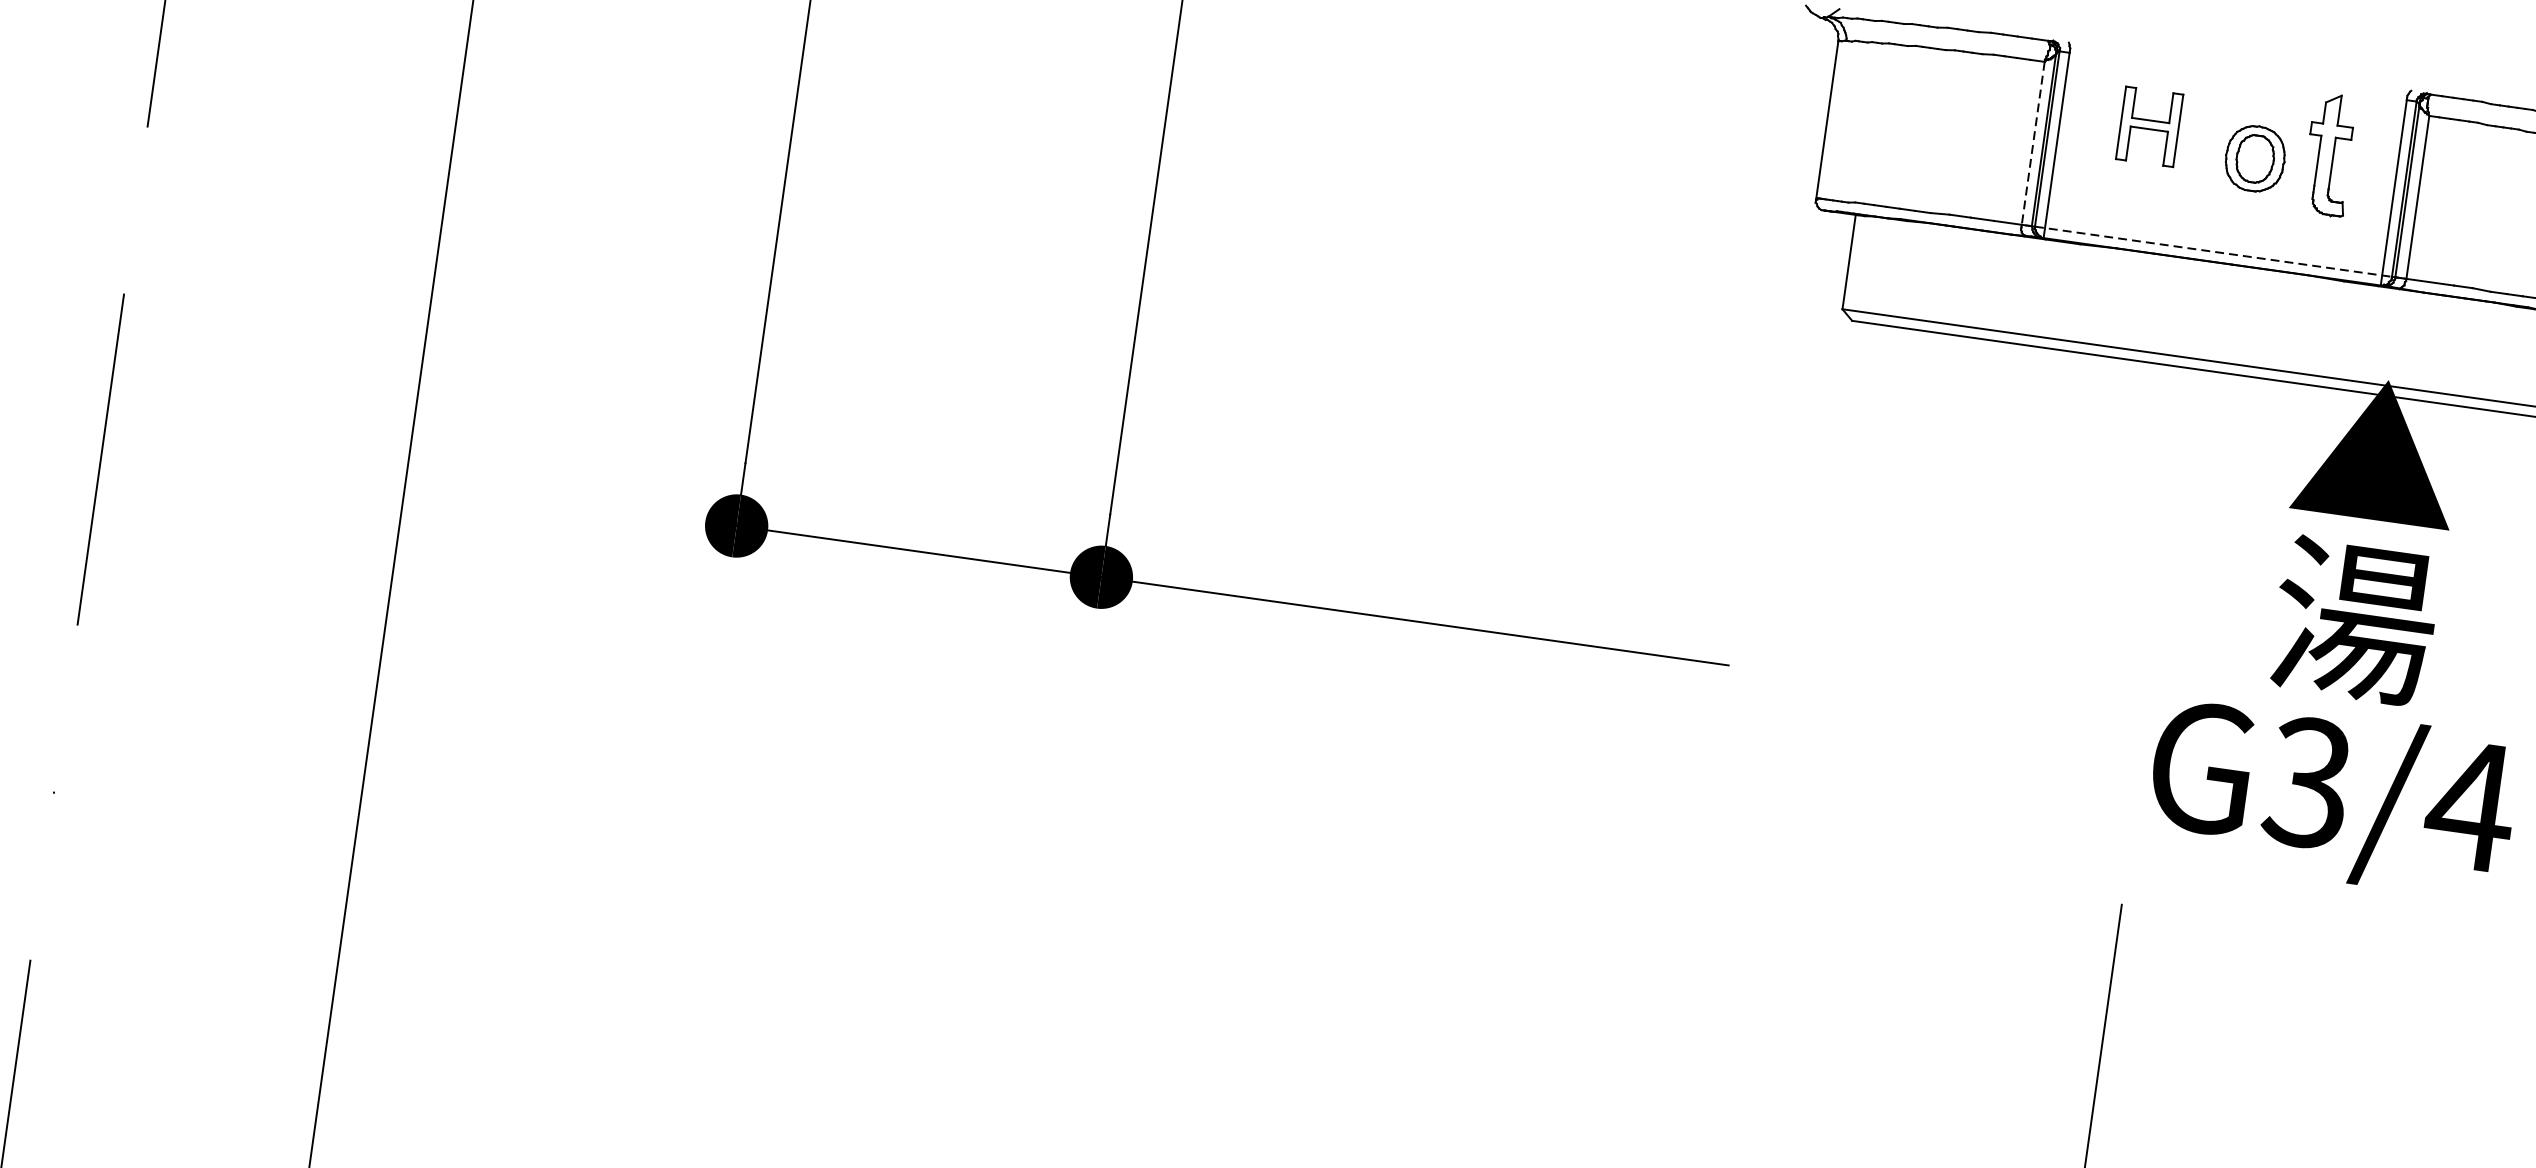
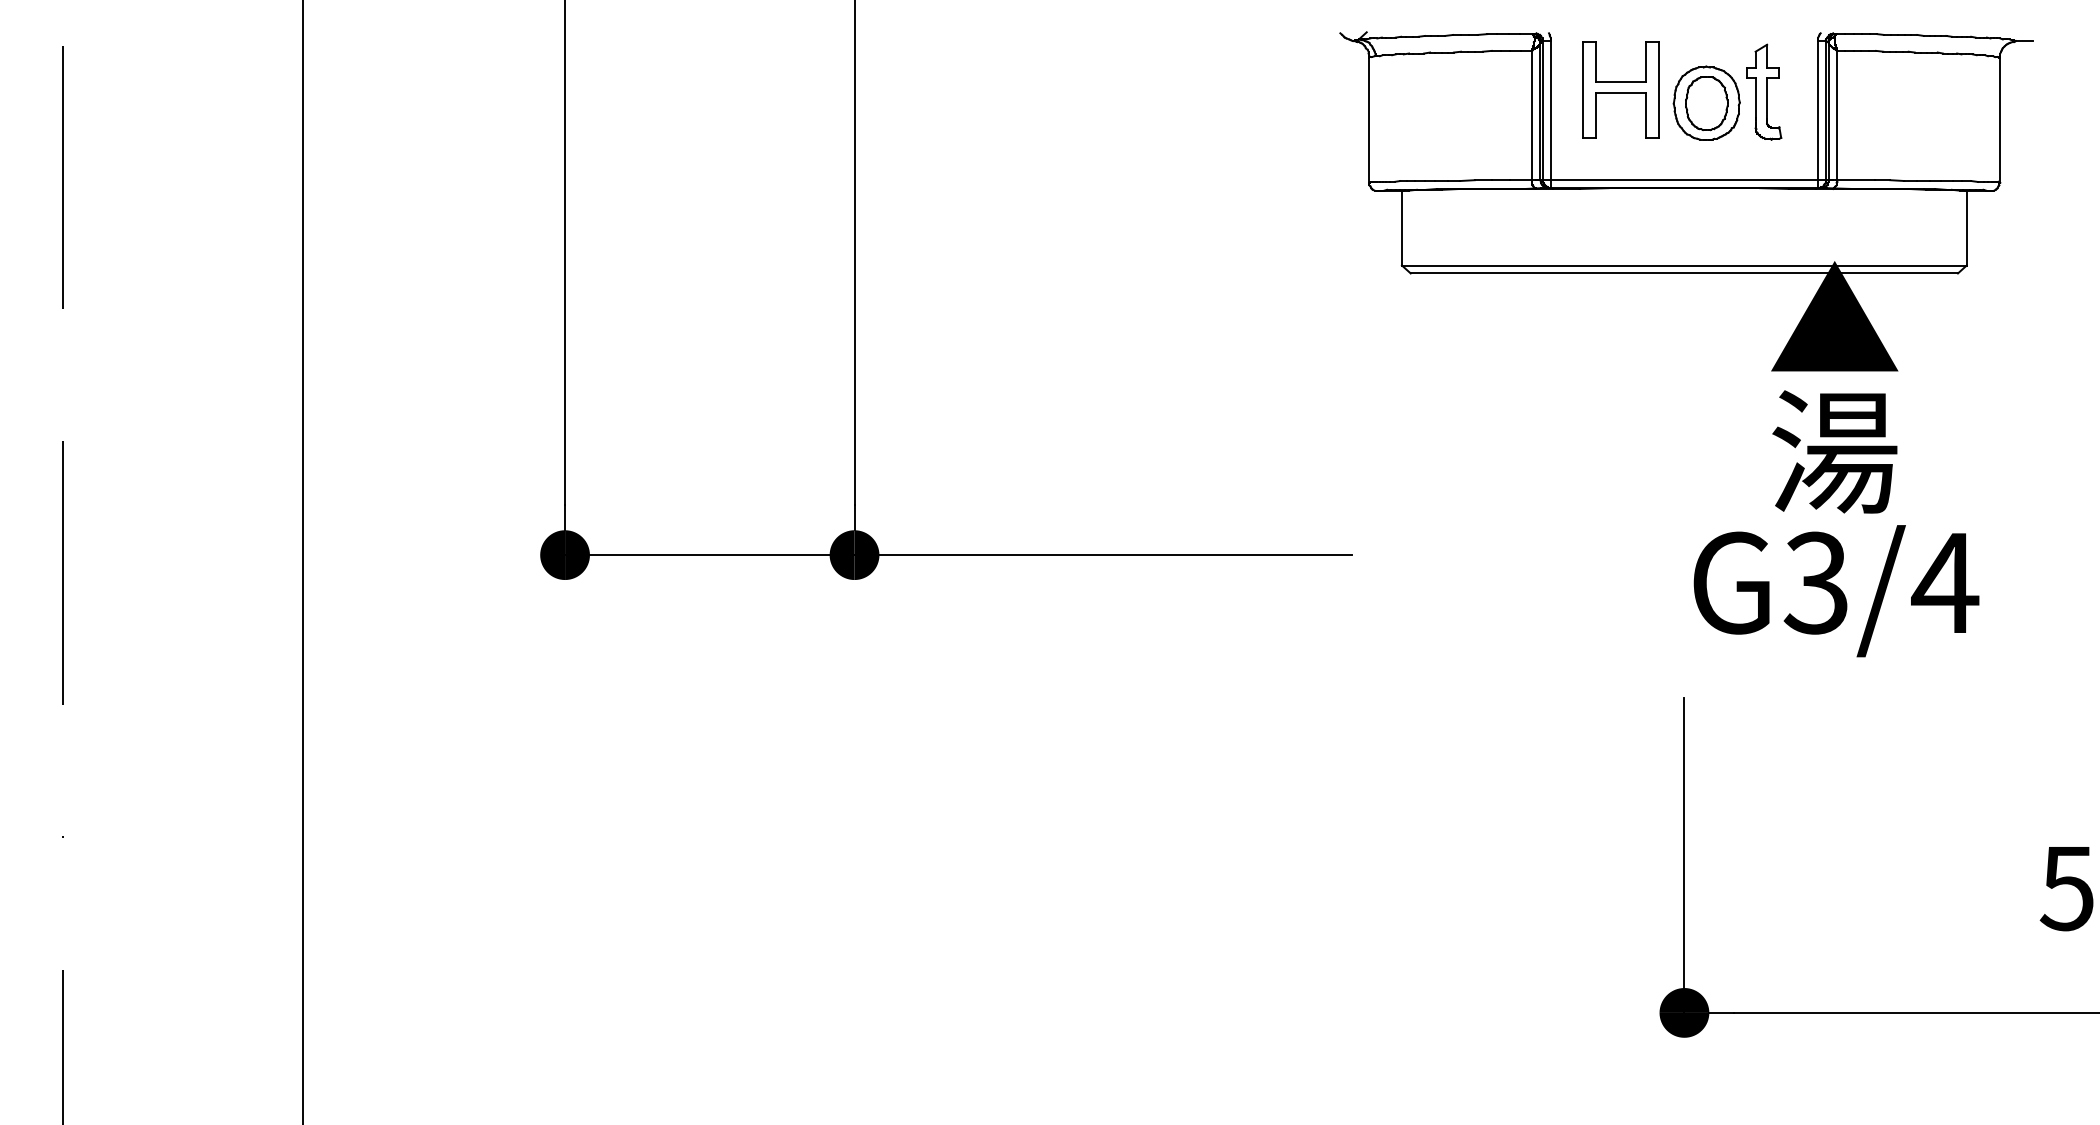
part: (2149, 126) -> (1620, 89), size x1.67
line: (2033, 143) -> (1532, 115), dashed -> solid
part: (2255, 157) -> (1706, 102), size x1.43
line: (2213, 252) -> (1684, 180), dashed -> solid

